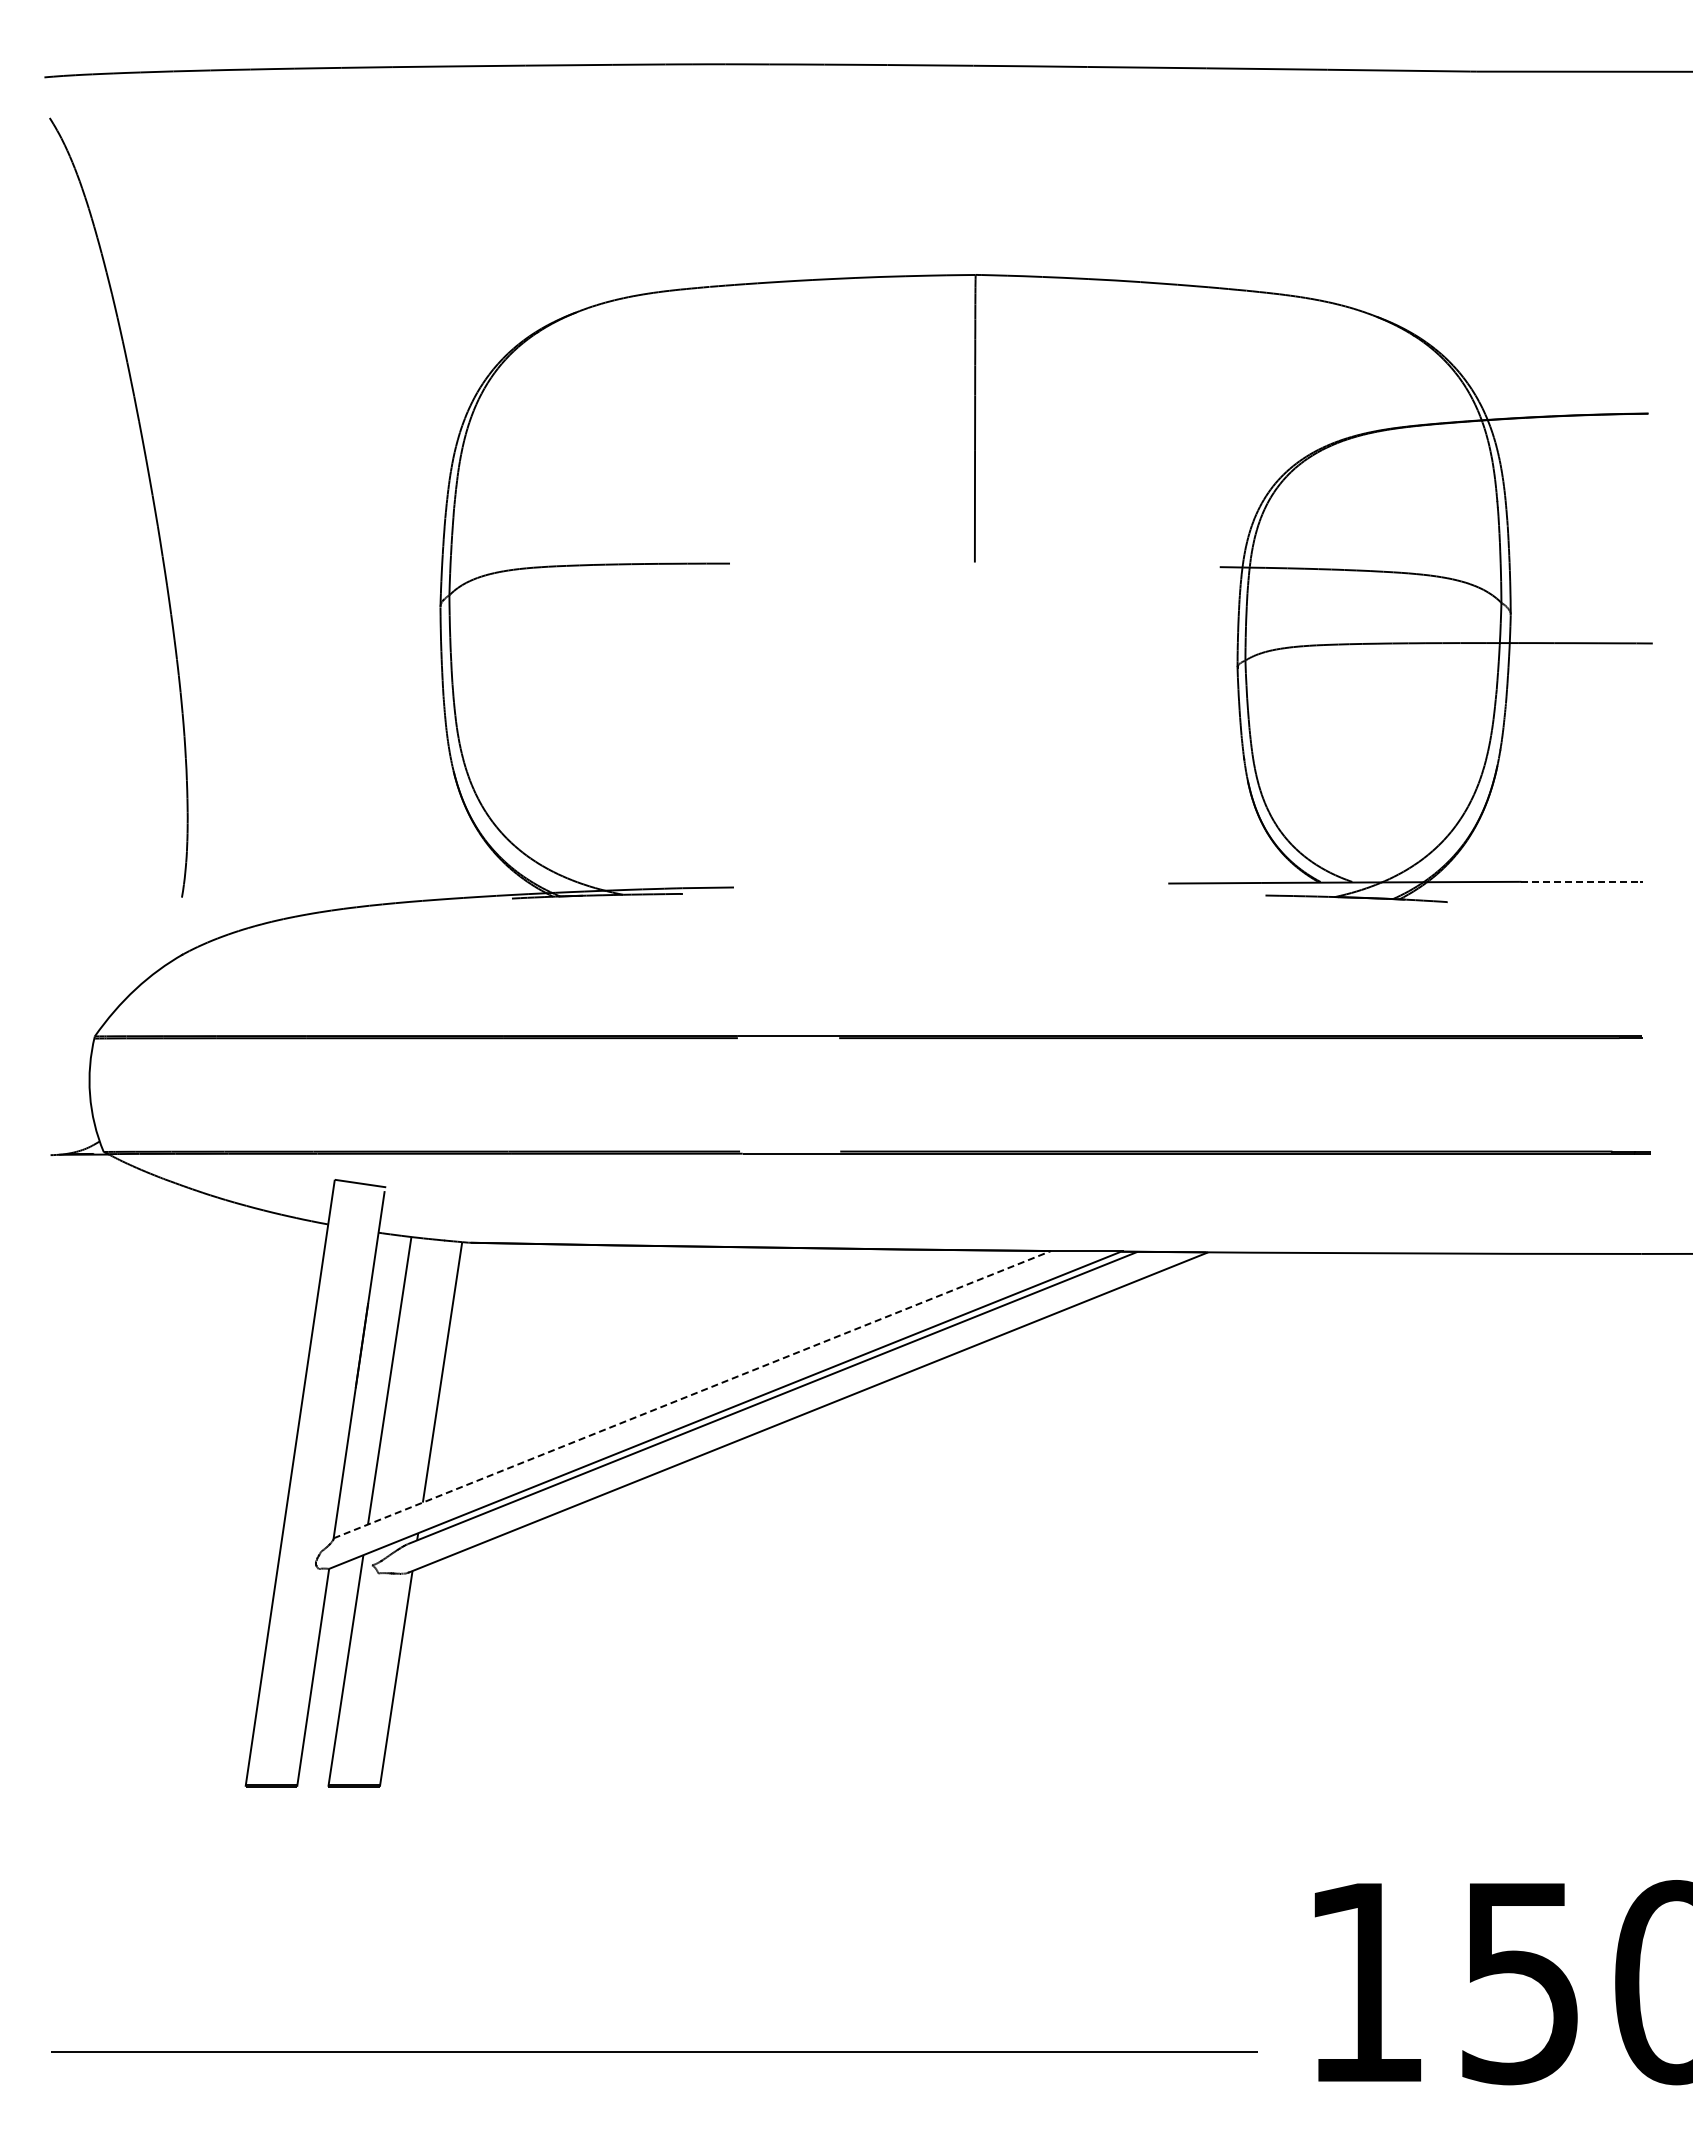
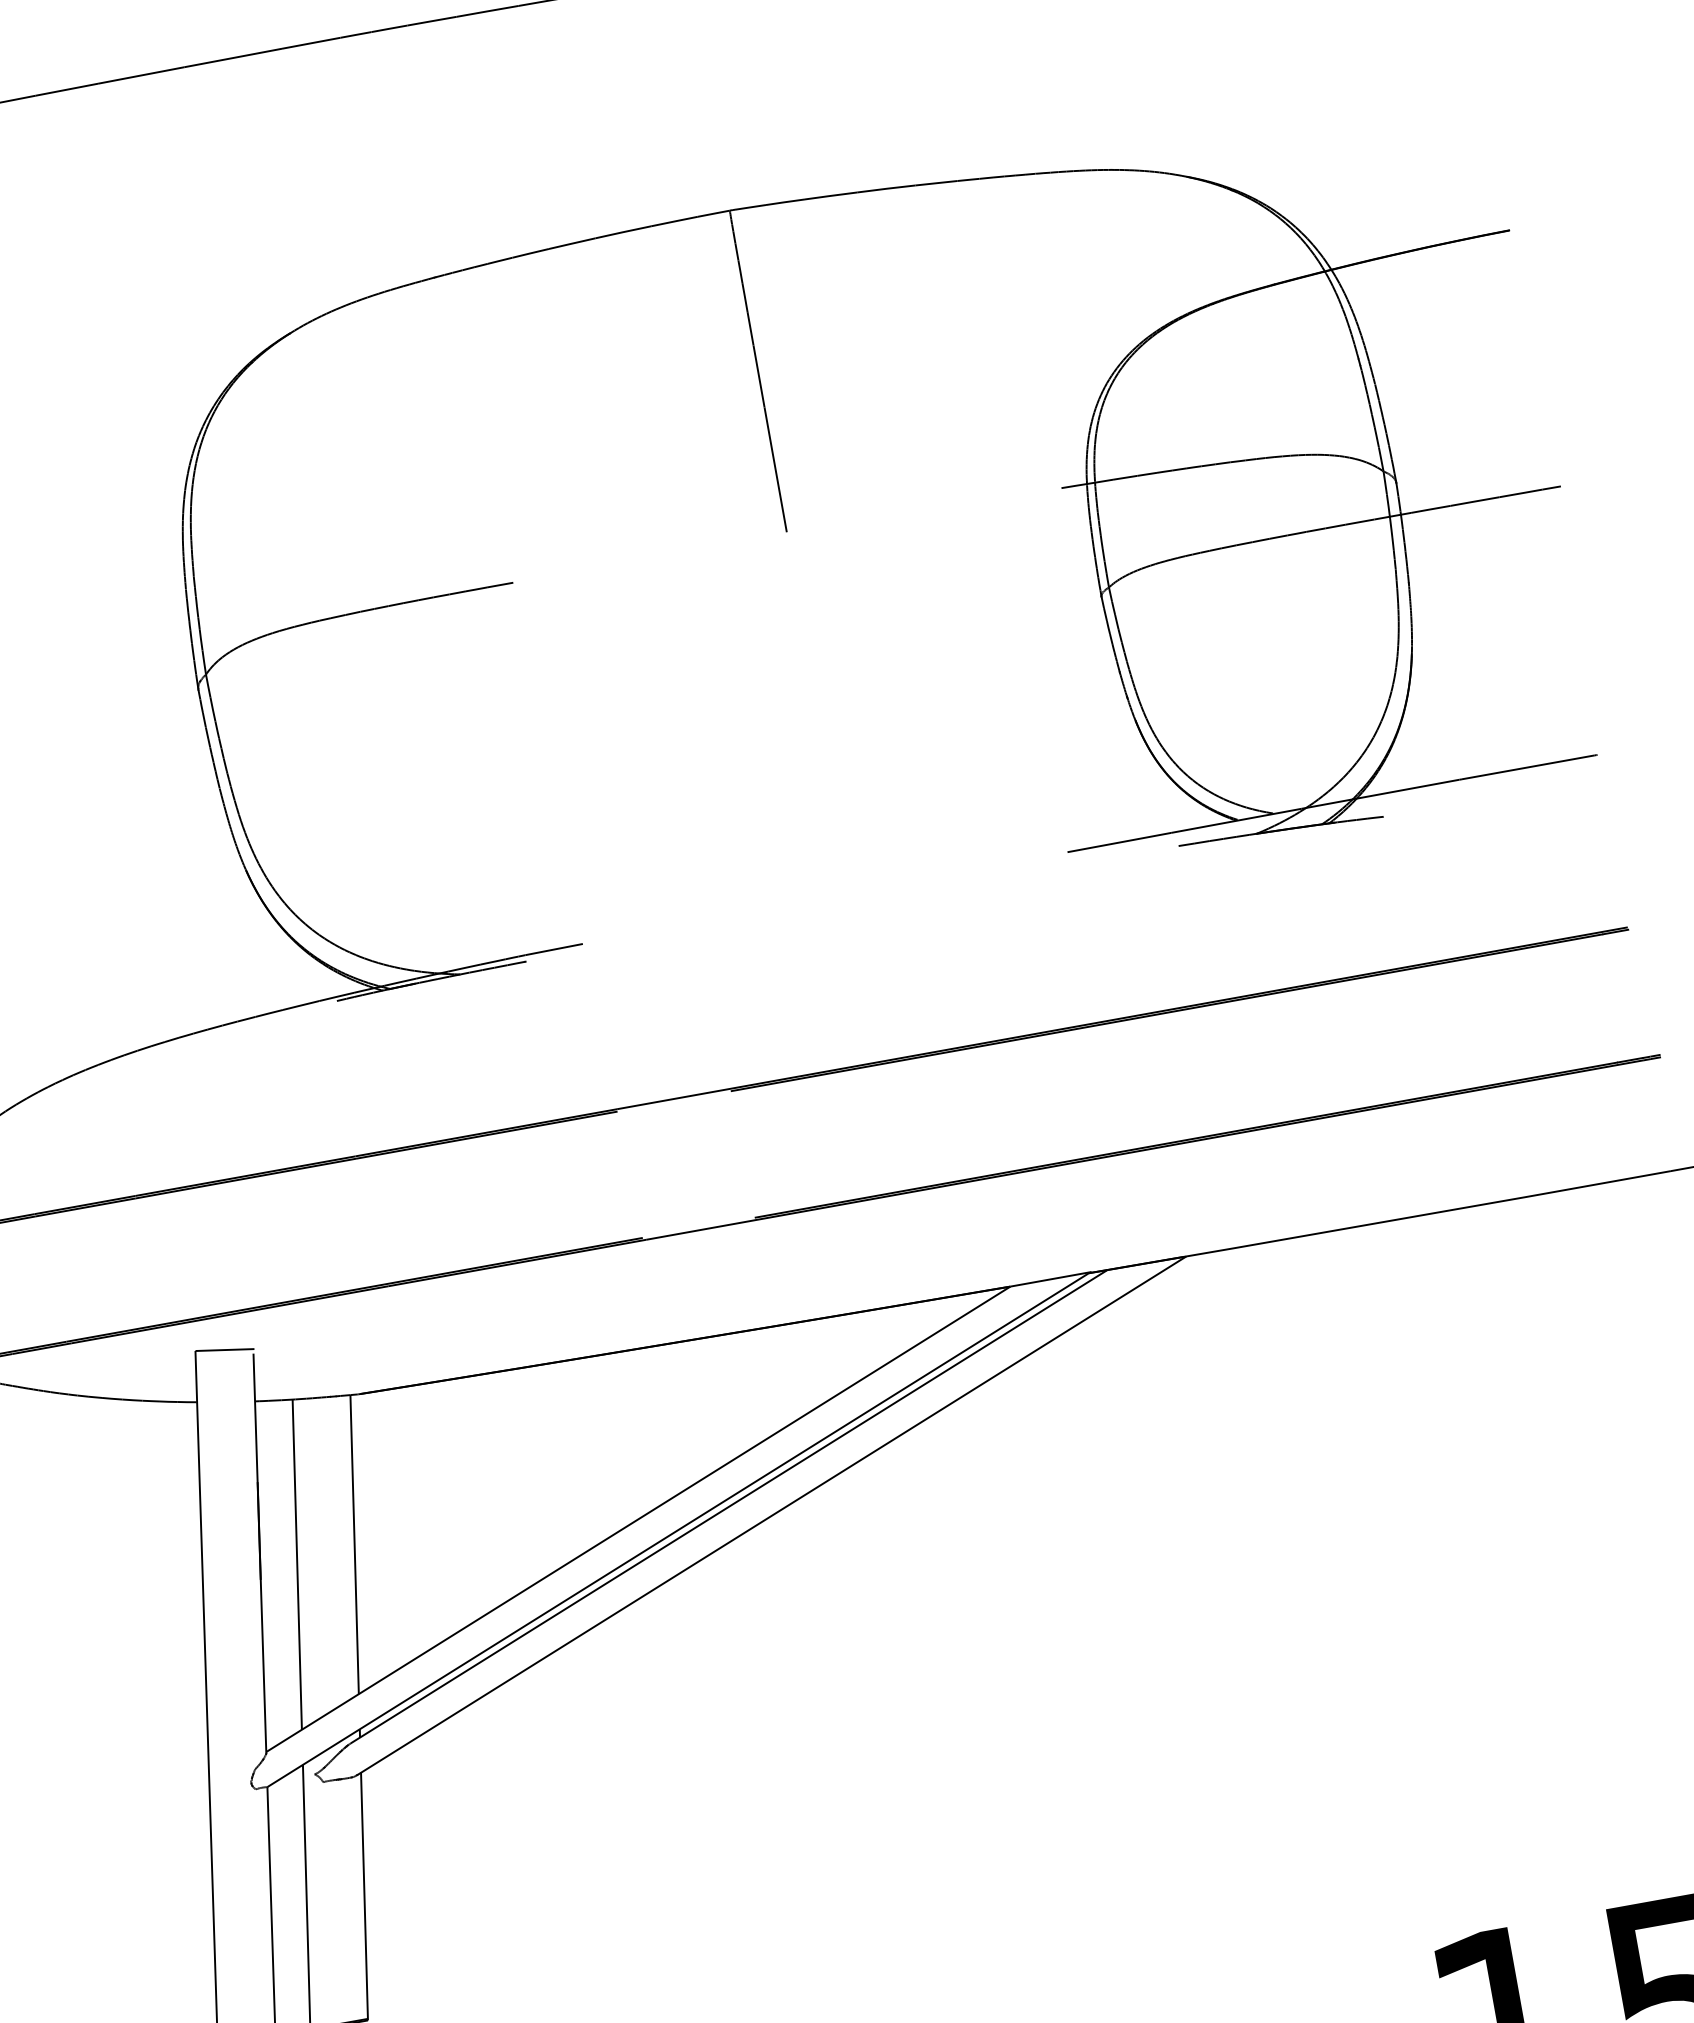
line: (1581, 881) -> (1529, 766), dashed -> solid
line: (692, 1394) -> (638, 1519), dashed -> solid

